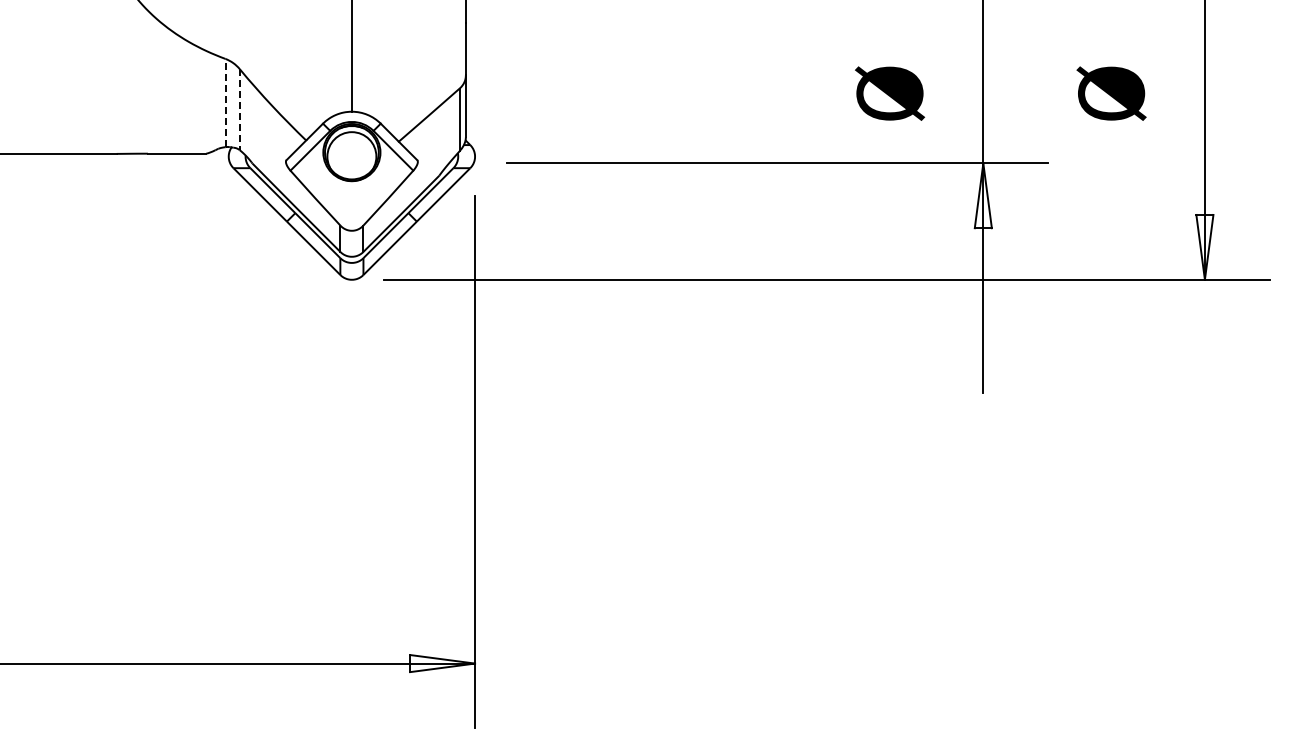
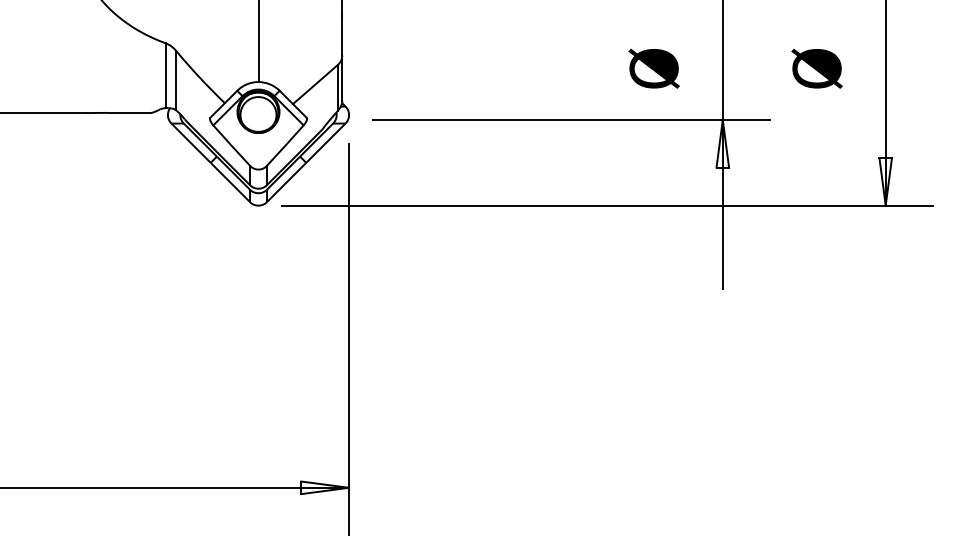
line: (225, 102) -> (165, 75), dashed -> solid
line: (239, 109) -> (175, 80), dashed -> solid

